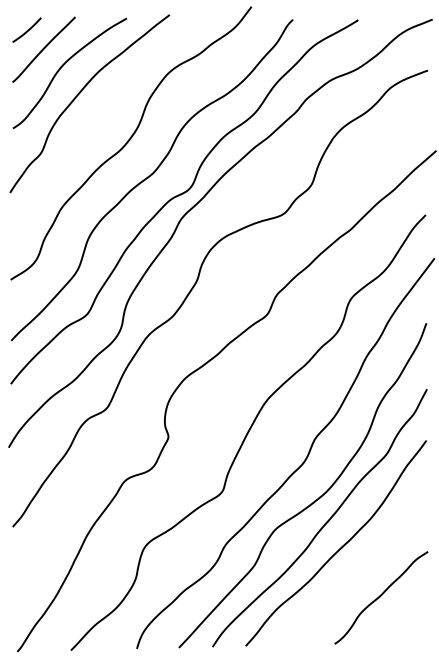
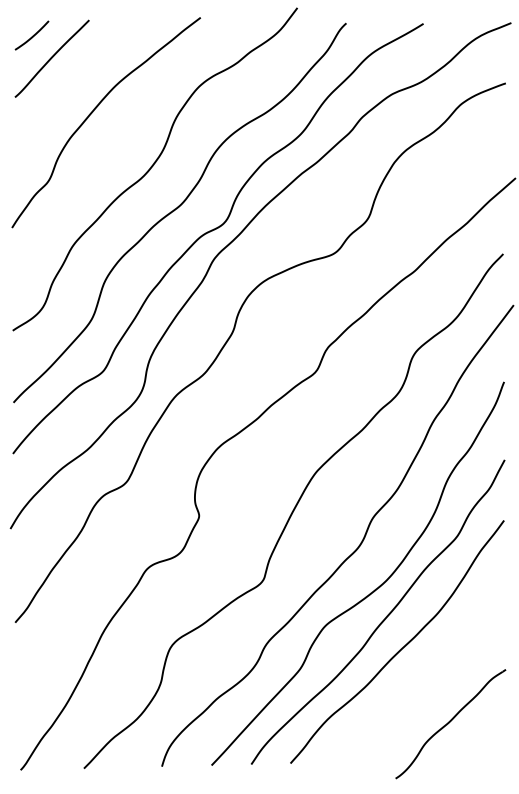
curve: (63, 66) -> (75, 78), removed
part: (381, 597) -> (450, 723), moved

